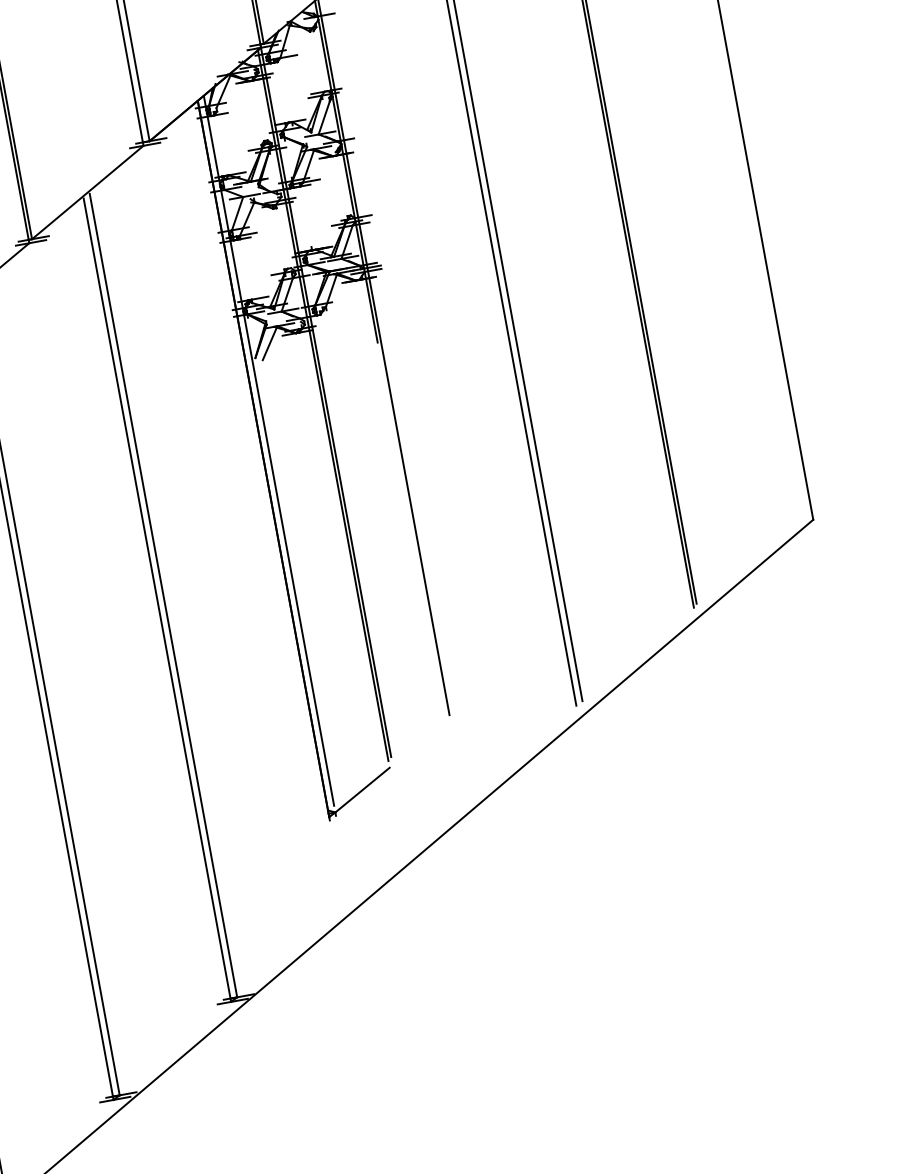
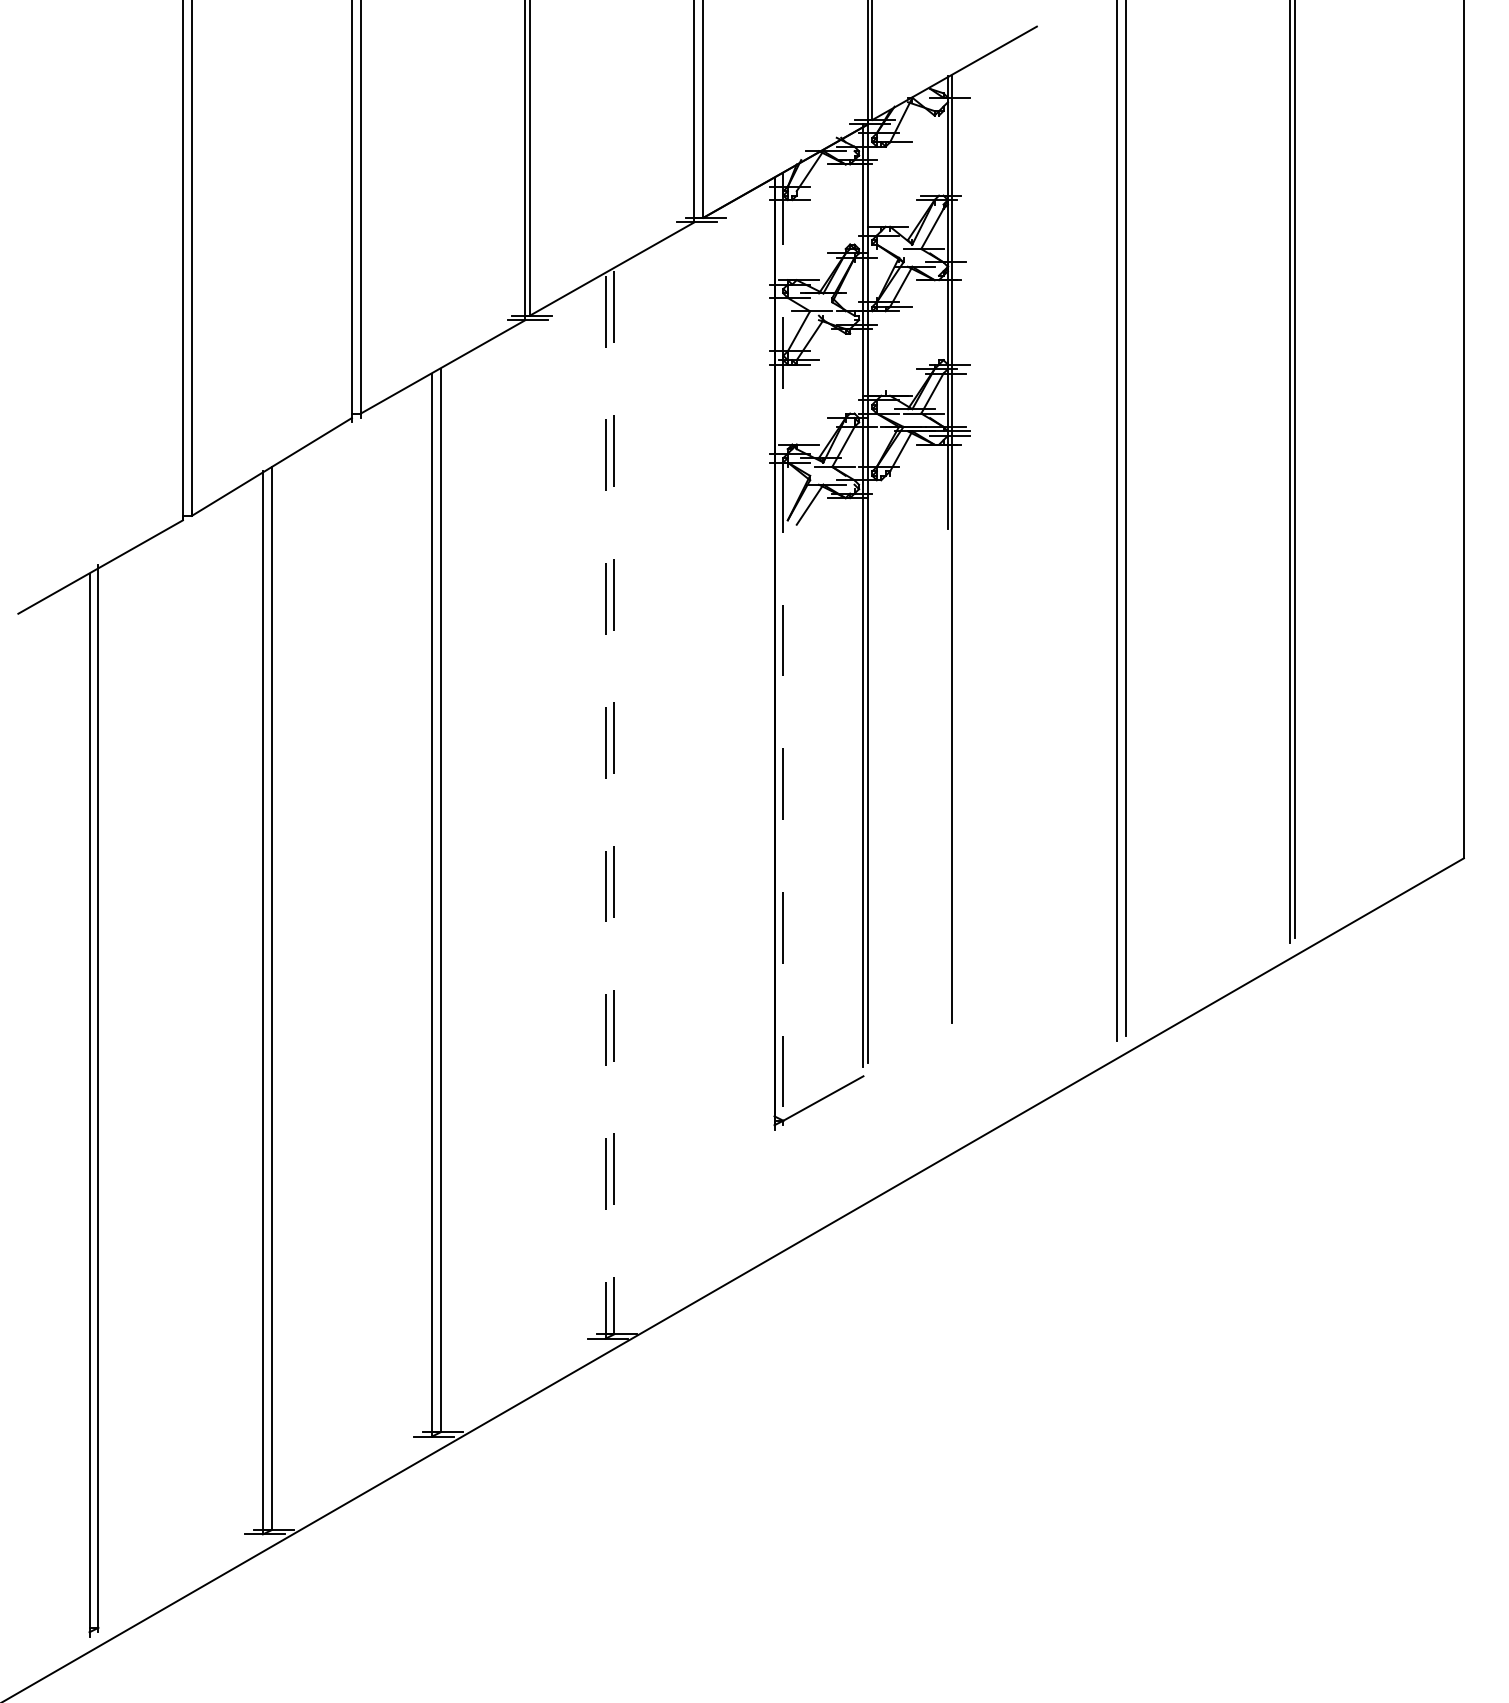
line: (269, 451) -> (783, 643), solid -> dashed
line: (163, 595) -> (614, 802), solid -> dashed
line: (157, 600) -> (605, 807), solid -> dashed

